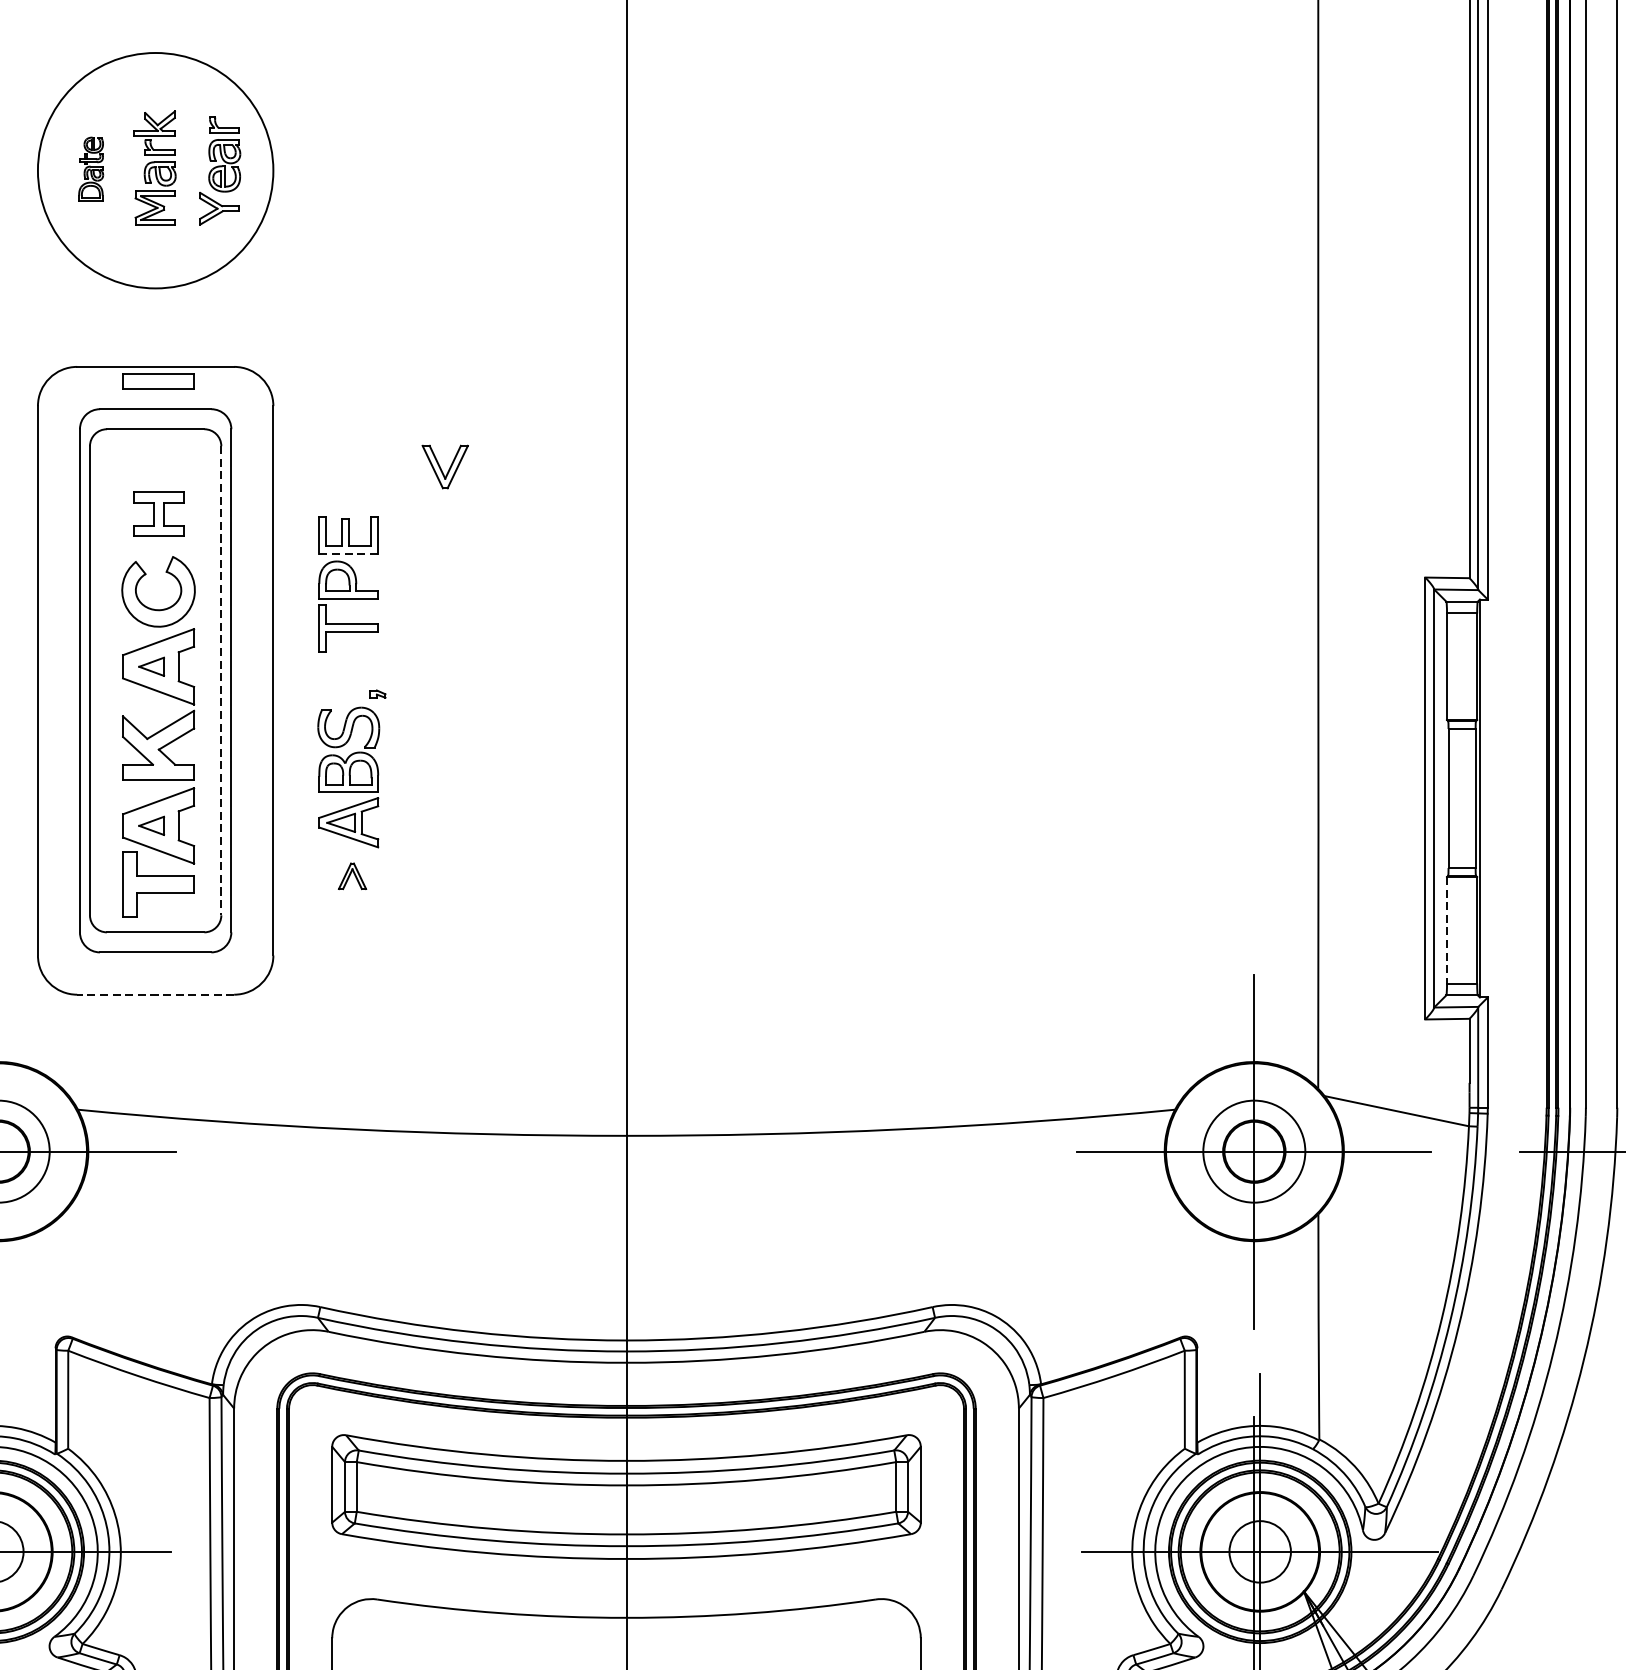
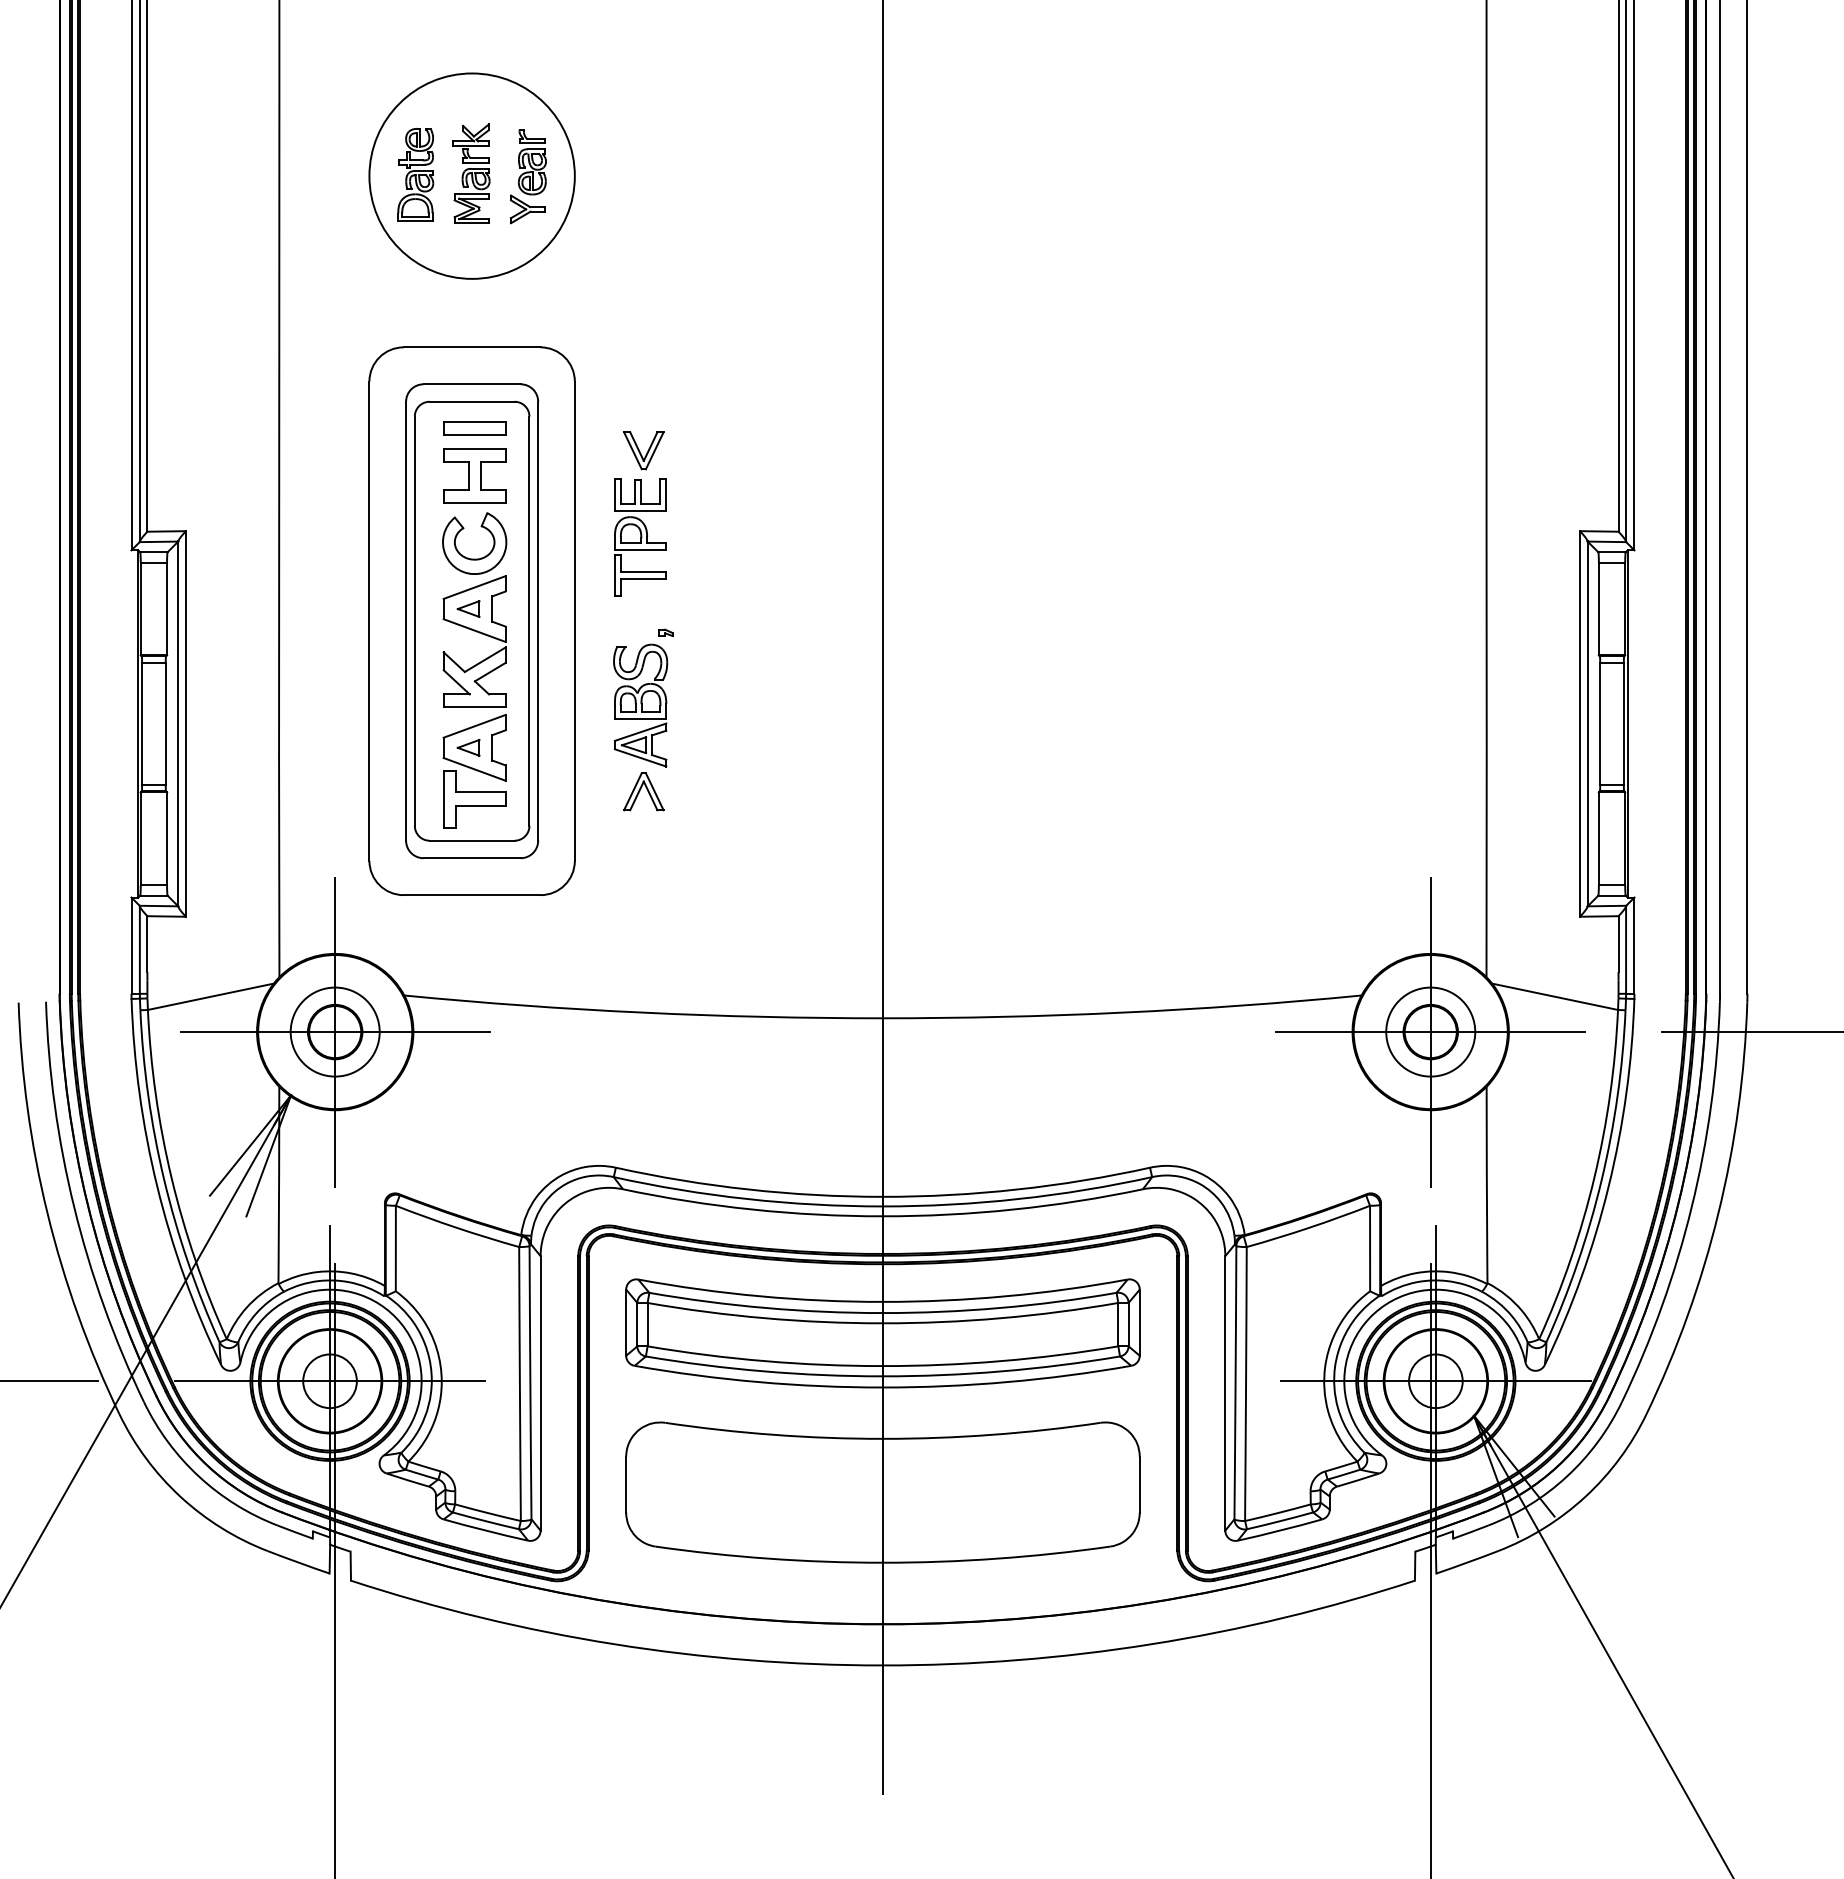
part: (90, 168) -> (415, 174), size x1.67
part: (158, 381) -> (474, 428), moved
part: (444, 466) -> (643, 450), moved
part: (158, 513) -> (474, 475), size x1.43
line: (348, 553) -> (640, 510), dashed -> solid
line: (221, 681) -> (529, 621), dashed -> solid
part: (352, 875) -> (643, 791), size x1.67
line: (1446, 930) -> (1598, 839), dashed -> solid
line: (154, 995) -> (471, 895), dashed -> solid

